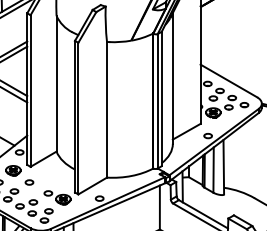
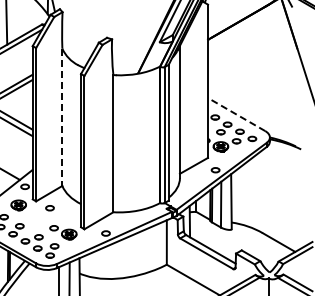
line: (228, 80) -> (236, 114), solid -> dashed
line: (56, 83) -> (62, 117), solid -> dashed
part: (28, 182) -> (49, 208), moved

